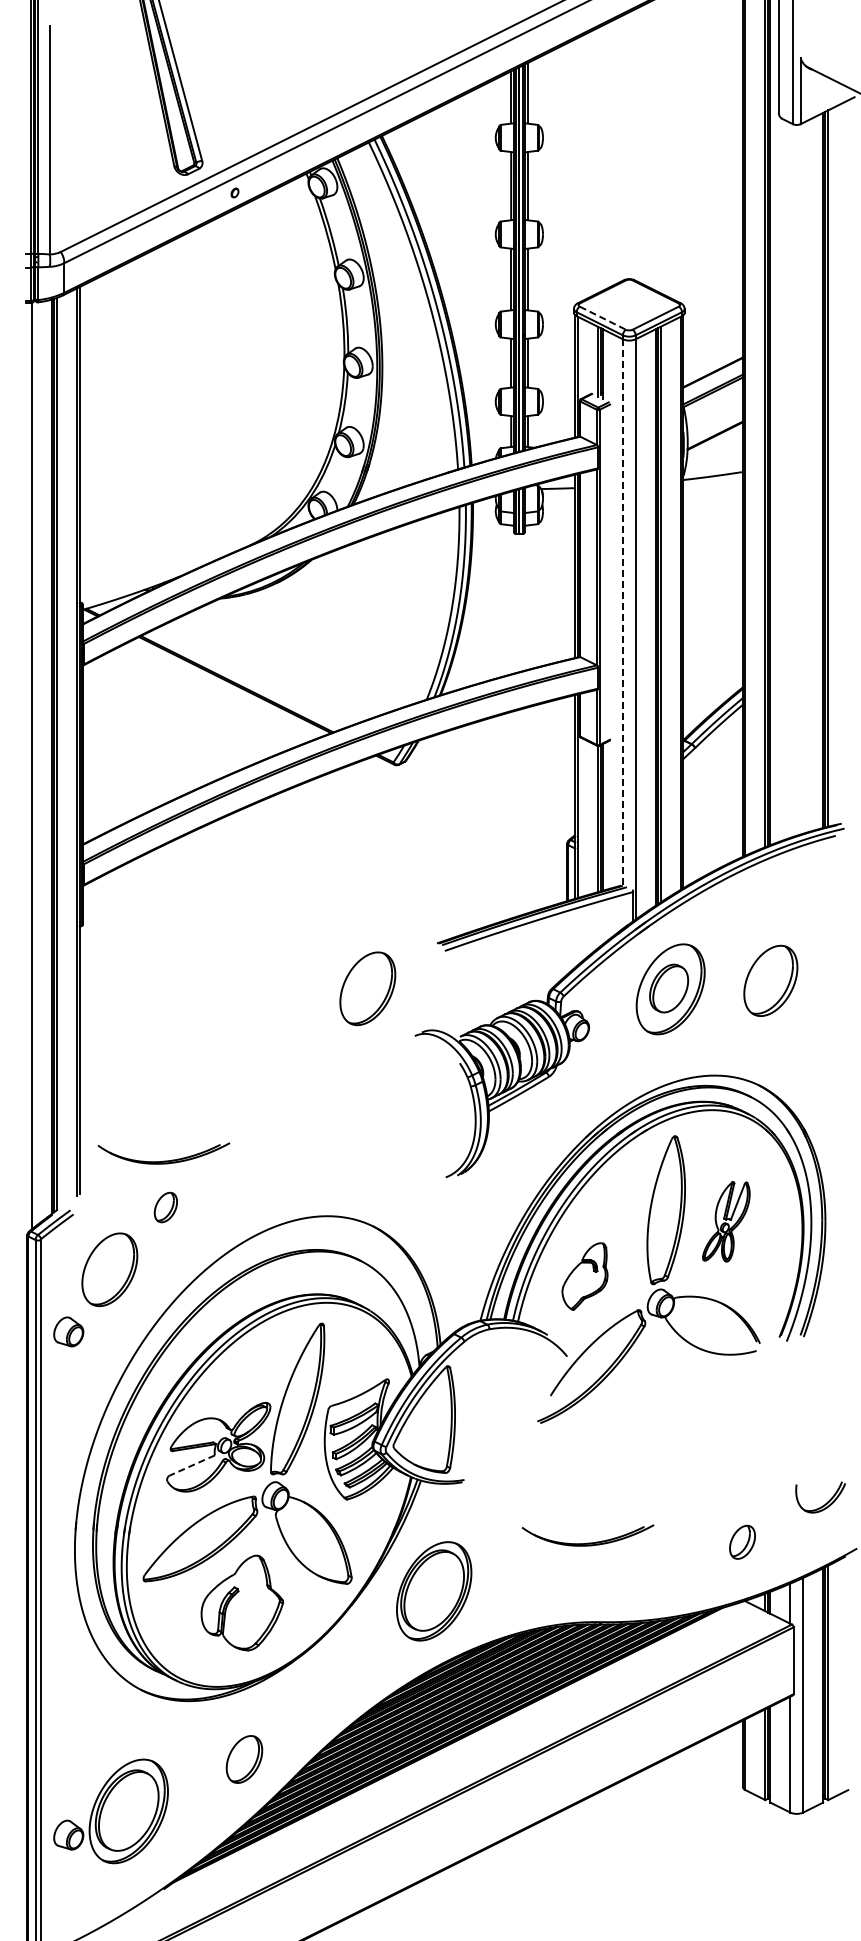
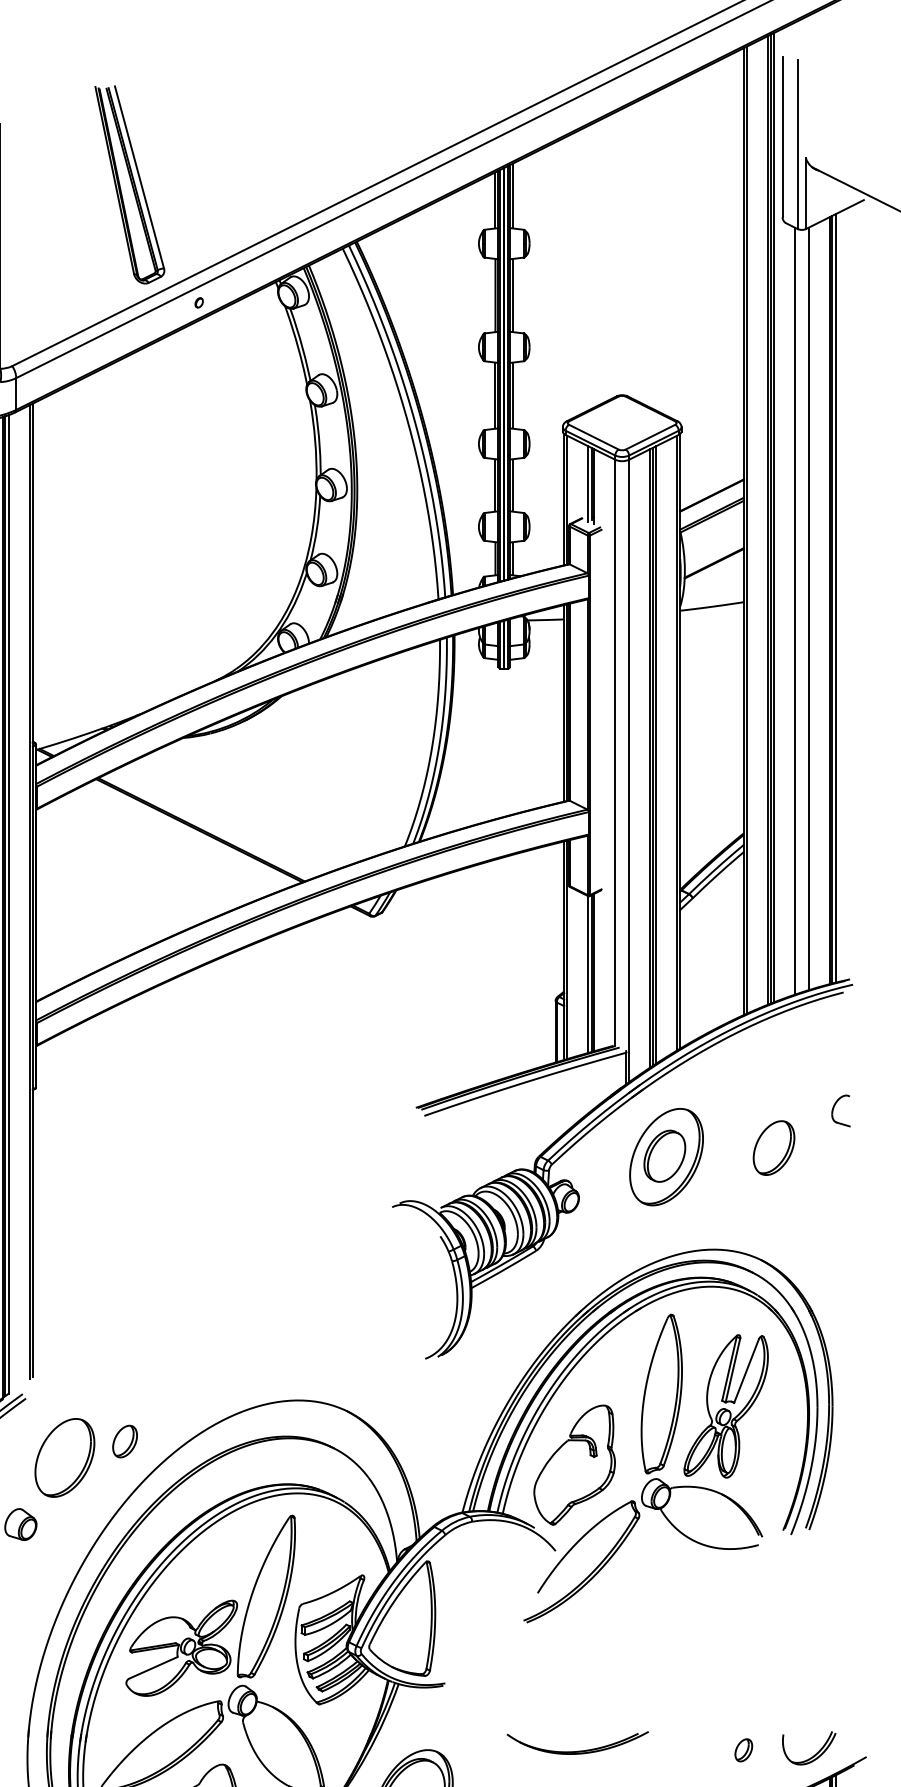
line: (602, 318) -> (593, 437), dashed -> solid
line: (803, 477) -> (809, 608), added
line: (790, 479) -> (795, 610), added
line: (622, 613) -> (614, 753), dashed -> solid
part: (827, 943) -> (834, 1107), added
part: (770, 980) -> (773, 1147), size x0.71
part: (367, 988) -> (341, 1156), removed
part: (163, 1160) -> (122, 1340), removed
part: (165, 1207) -> (124, 1441), moved
part: (726, 1221) -> (726, 1406), size x1.67
part: (584, 1276) -> (574, 1465), size x1.67
line: (192, 1465) -> (153, 1667), dashed -> solid
part: (826, 1502) -> (815, 1753), moved
part: (742, 1542) -> (743, 1750), size x0.62

